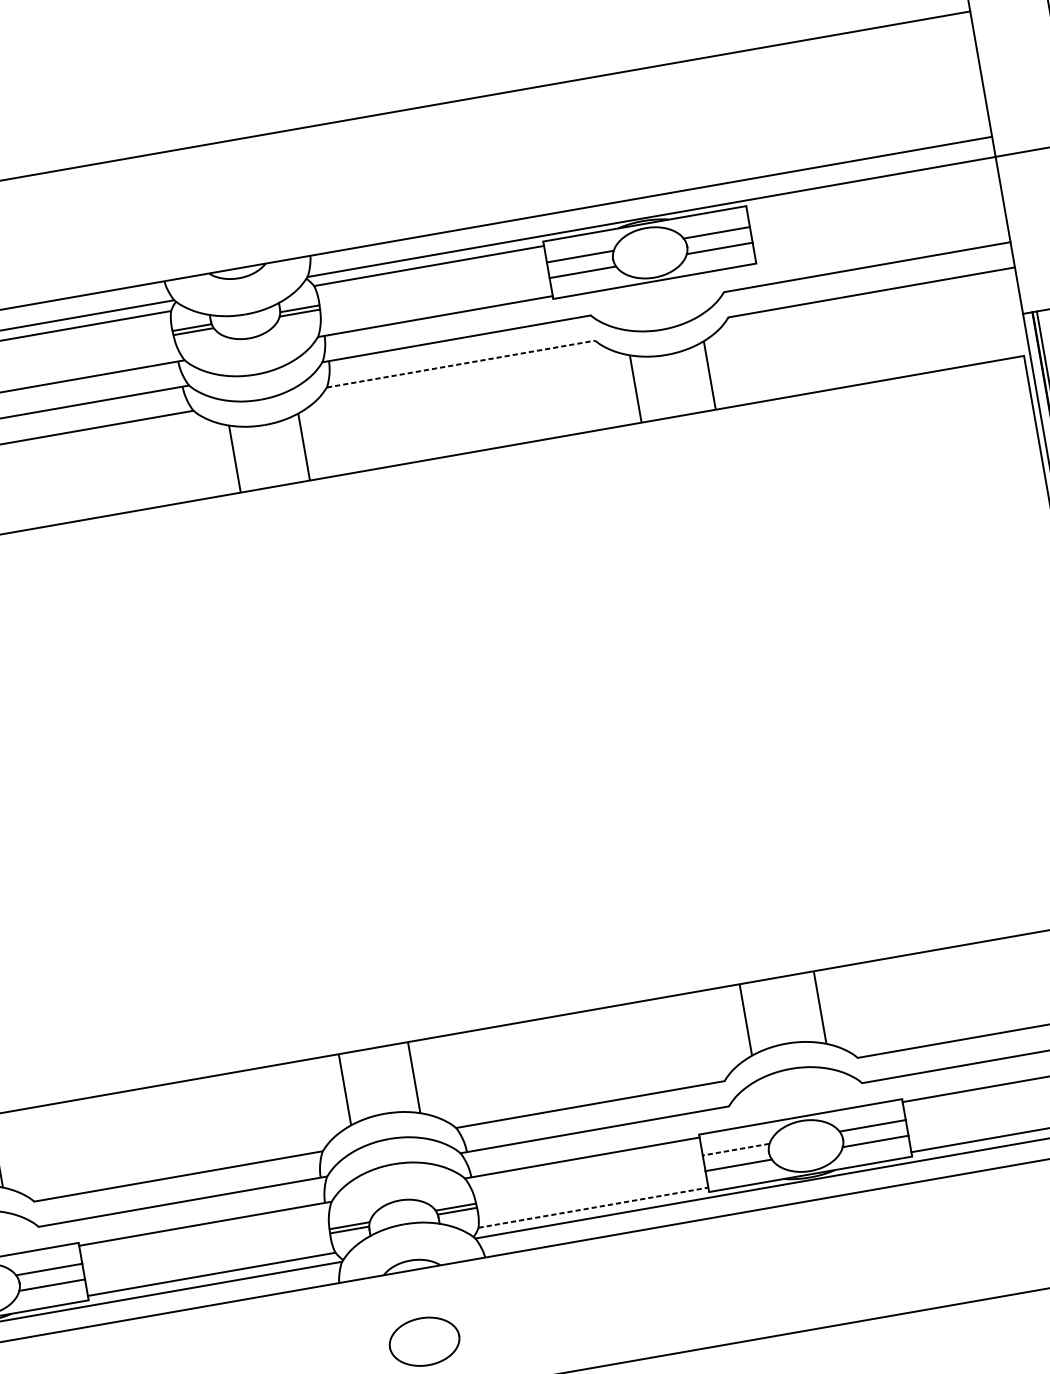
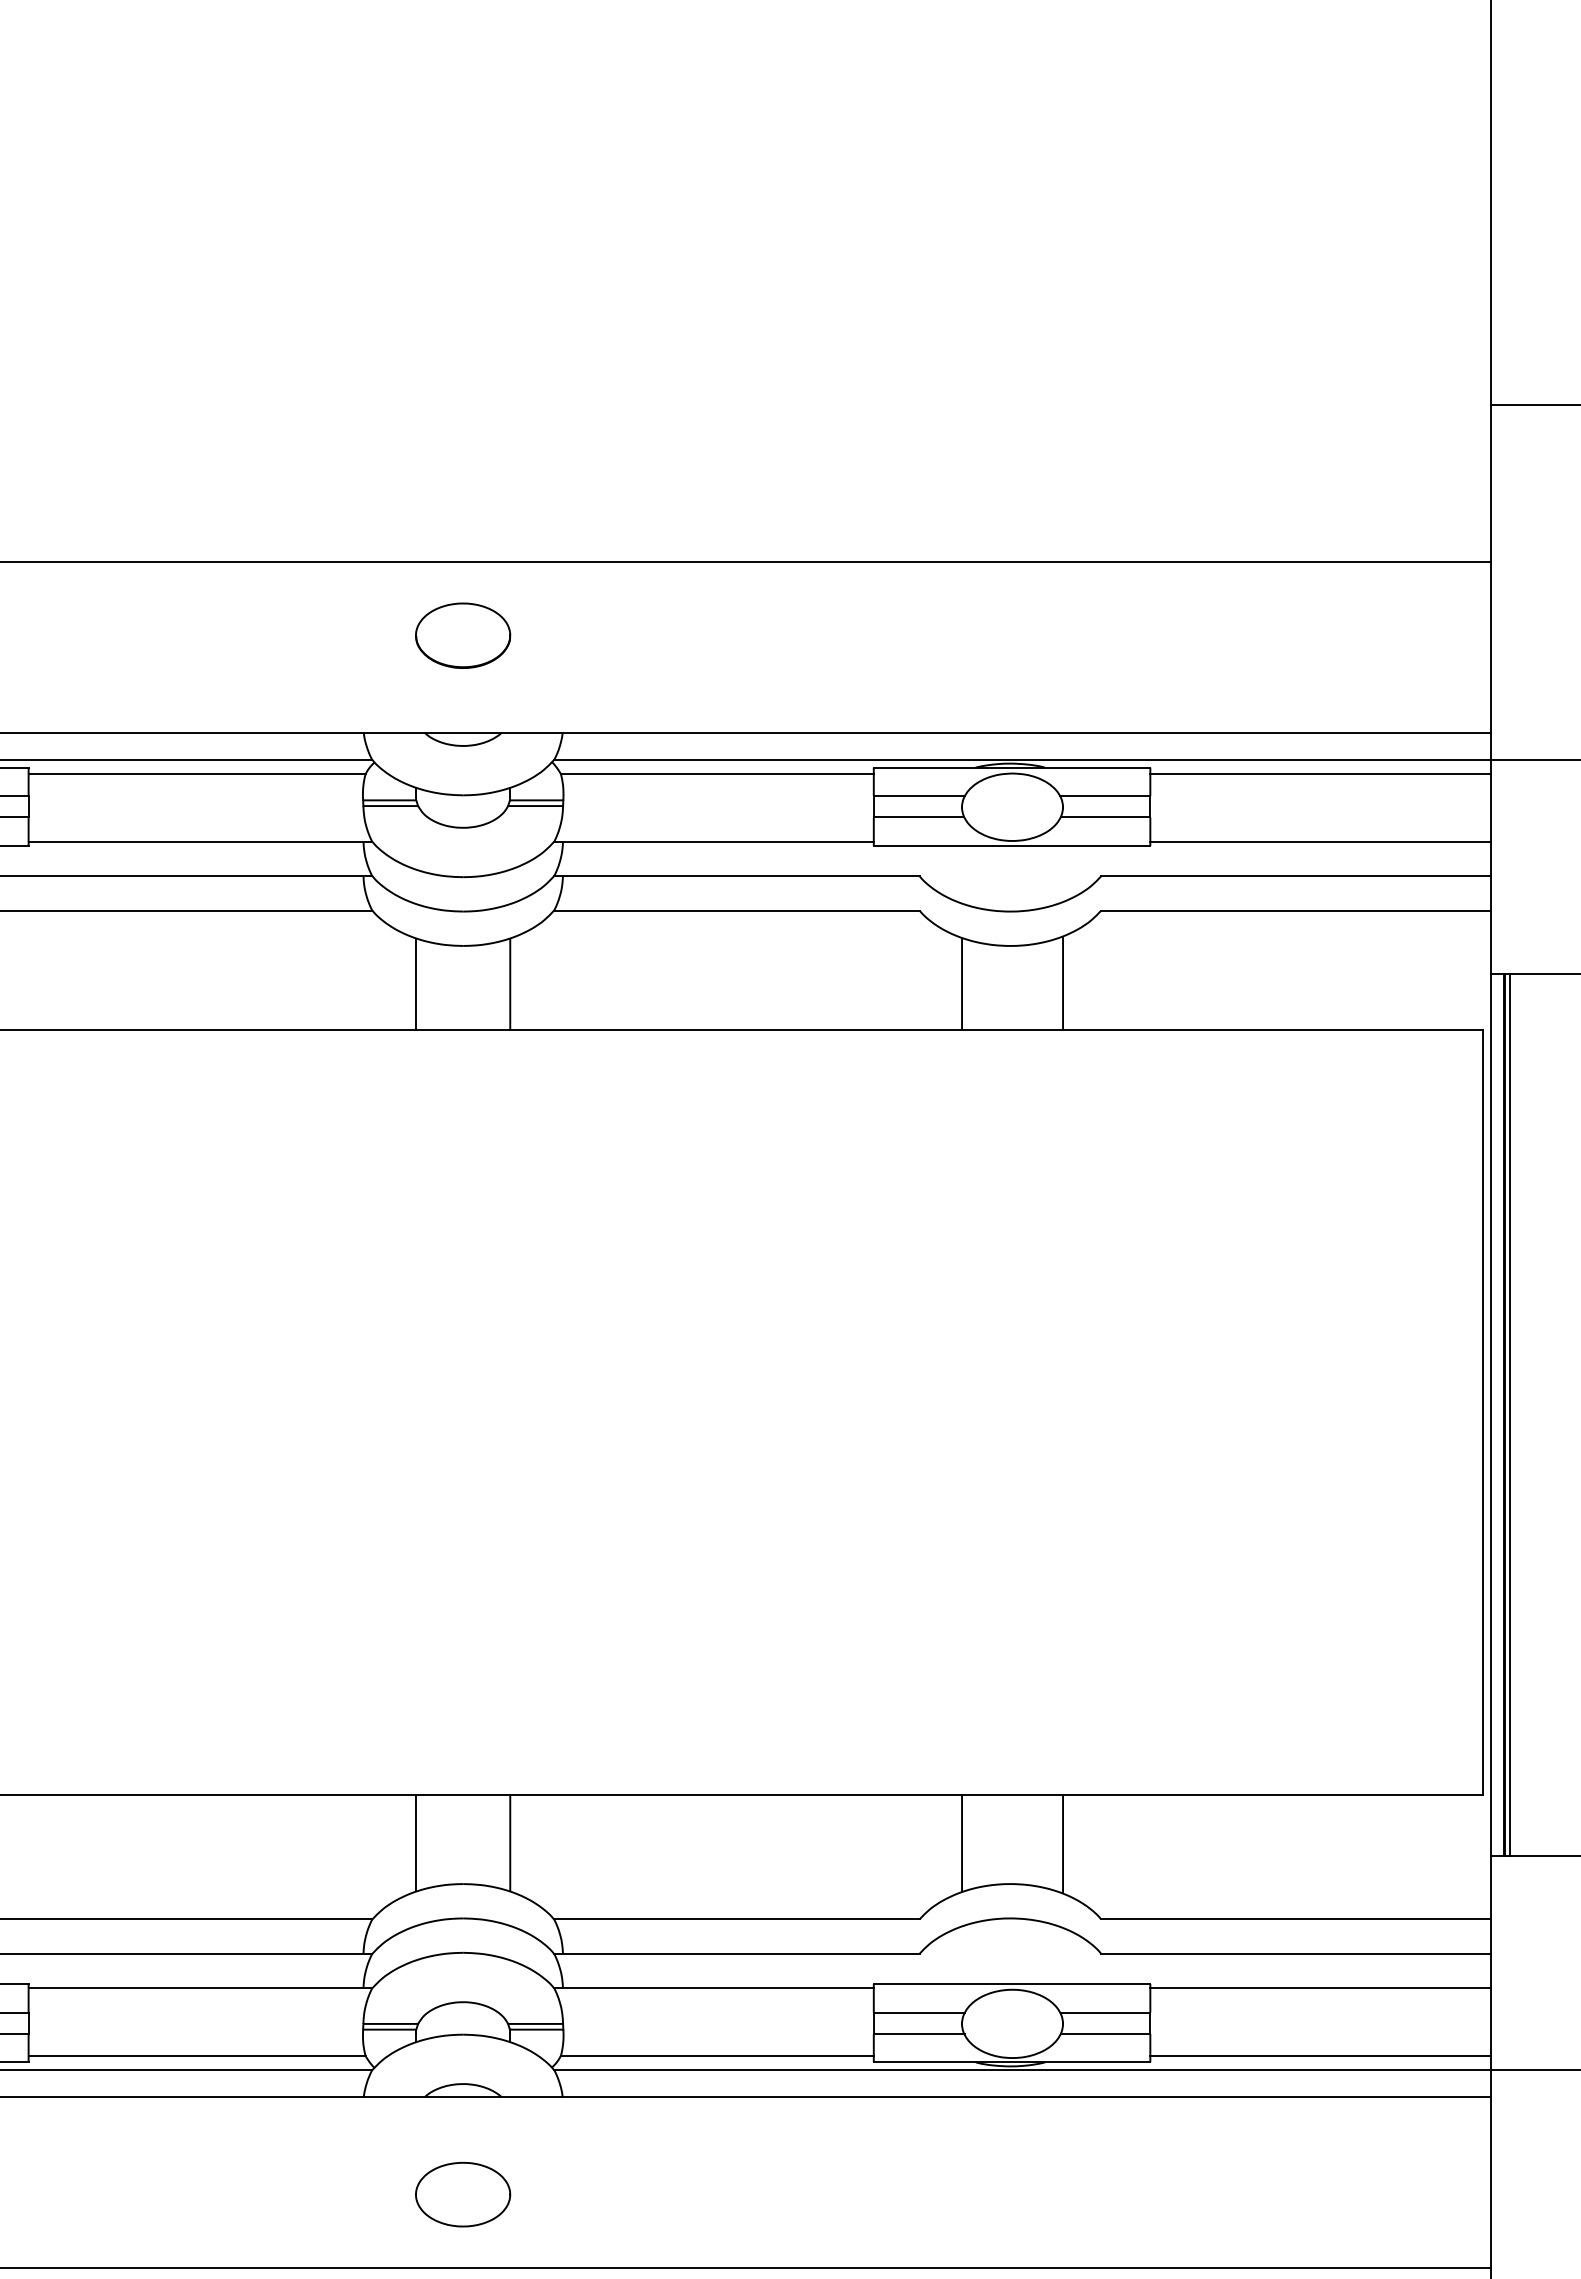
line: (871, 188) -> (1320, 773), added
part: (225, 197) -> (463, 635), added
line: (880, 238) -> (1320, 841), added
line: (460, 364) -> (736, 910), dashed -> solid
line: (735, 1149) -> (918, 2012), dashed -> solid
line: (593, 1207) -> (717, 2056), dashed -> solid

